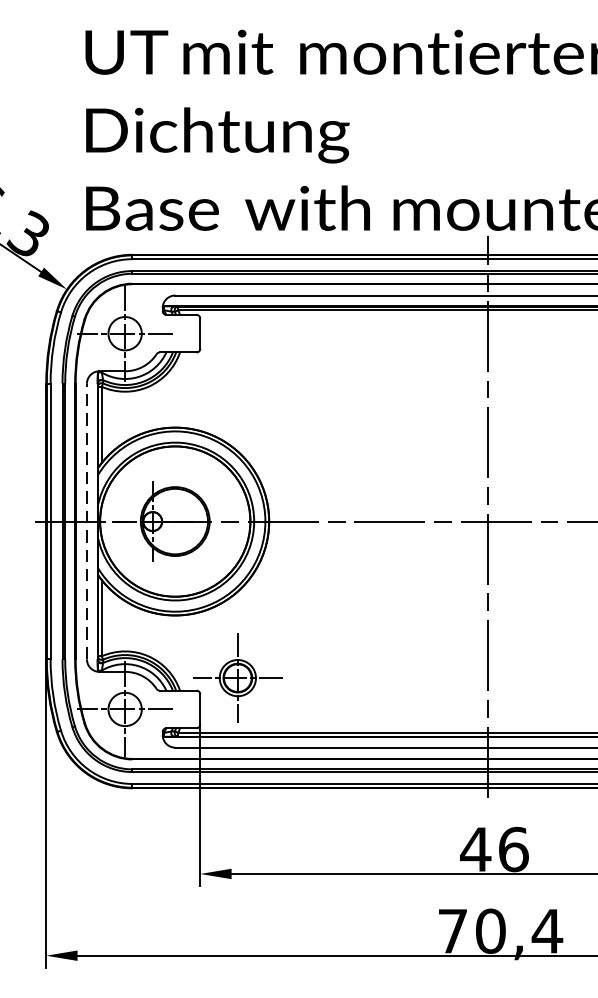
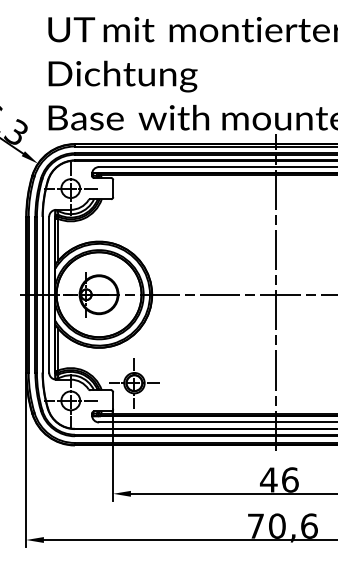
line: (87, 521) -> (49, 294), dashed -> solid
text: (547, 930) -> (309, 525), 70,4 -> 70,6

